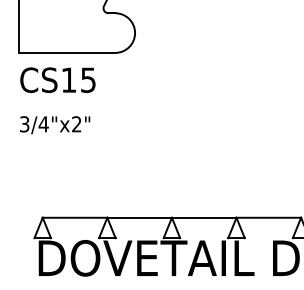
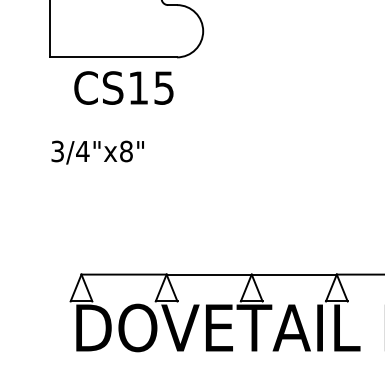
text: (57, 79) -> (123, 87), moved
text: (76, 124) -> (125, 151), 3/4"x2" -> 3/4"x8"

